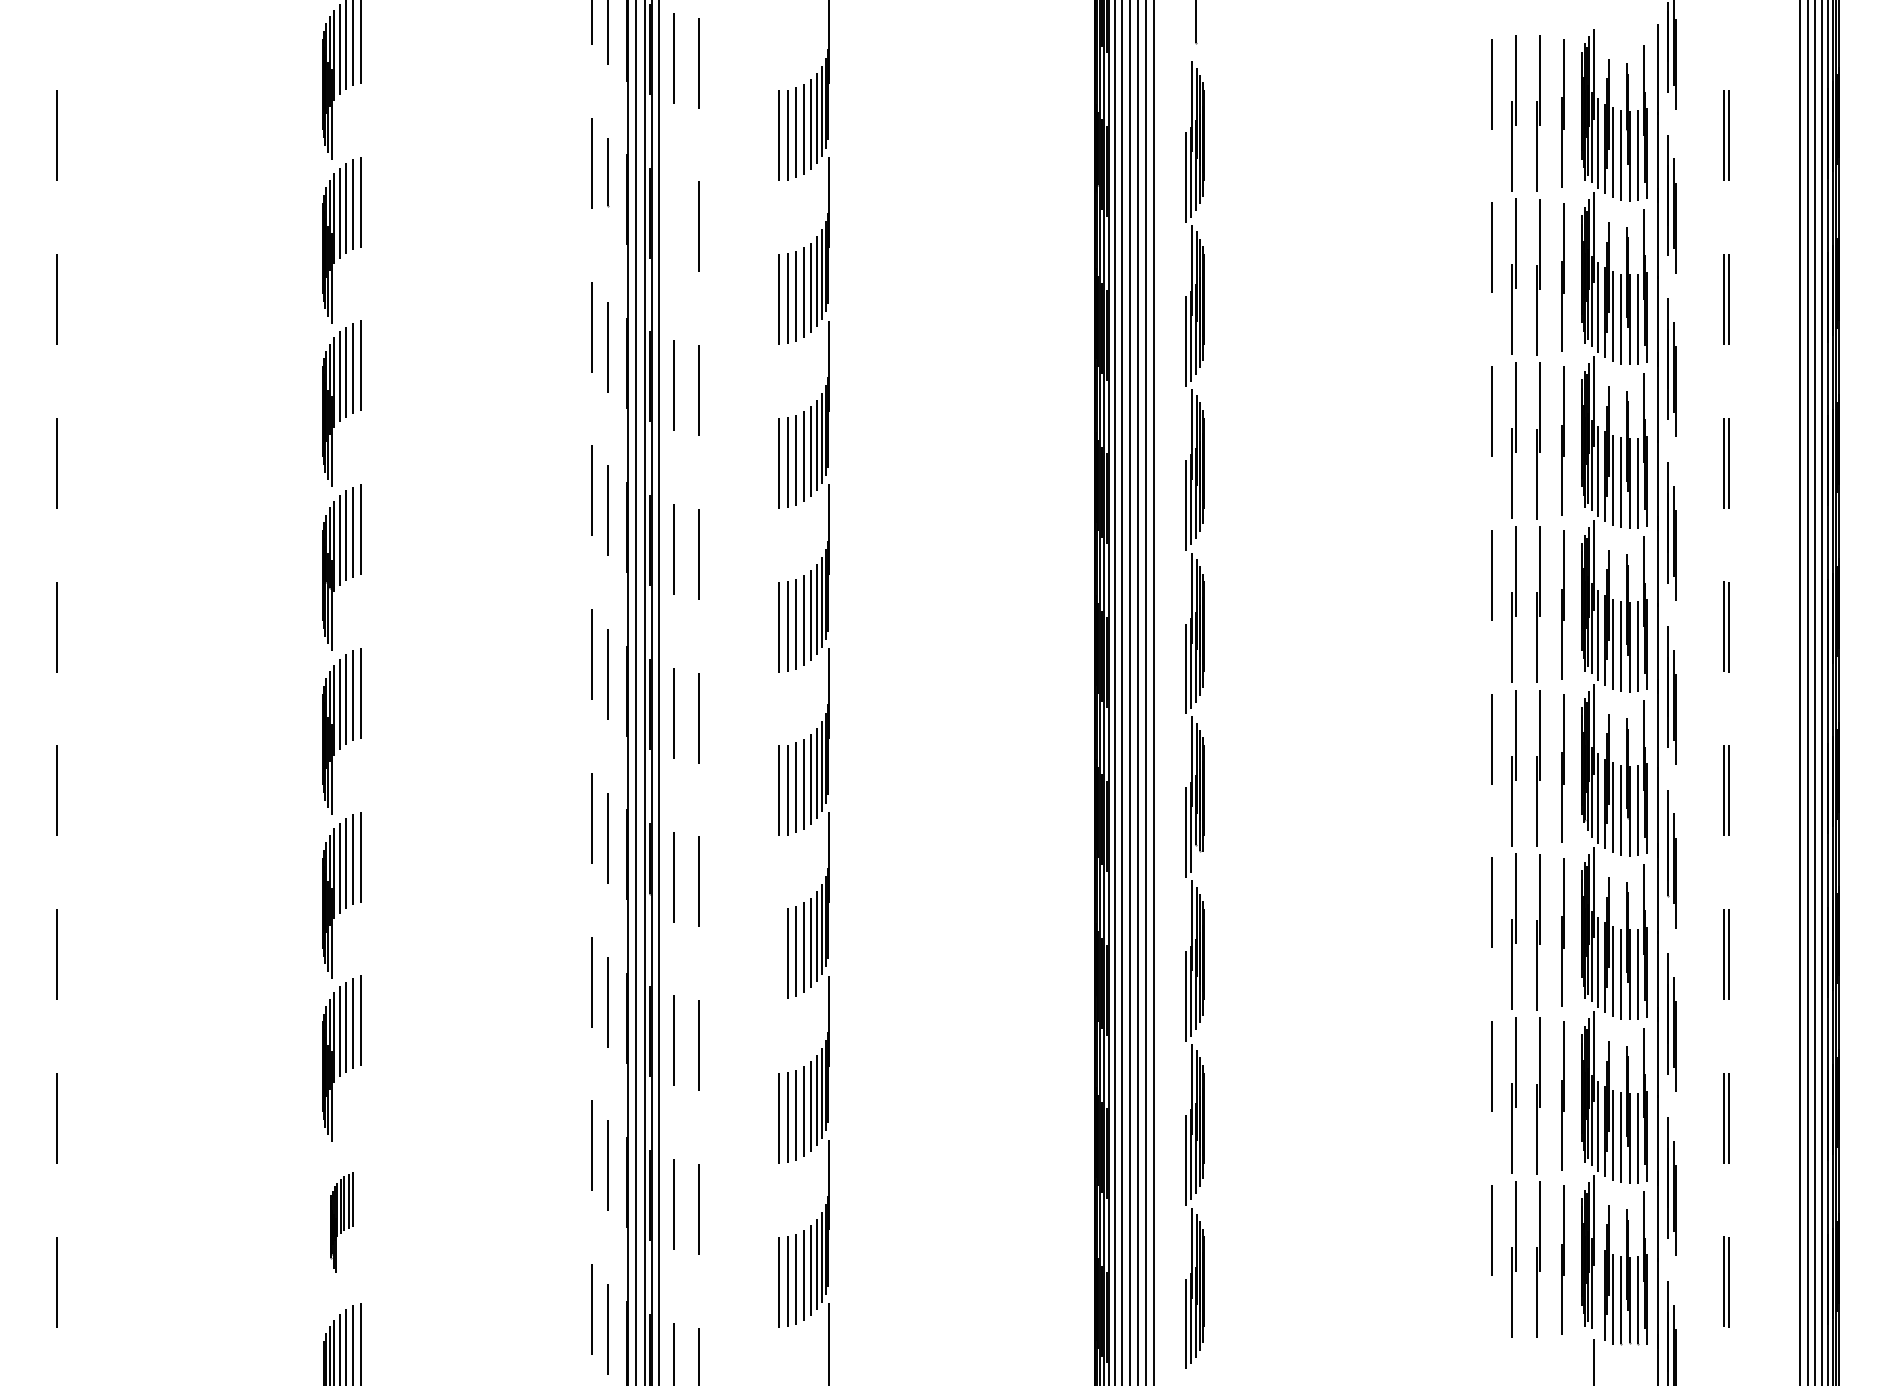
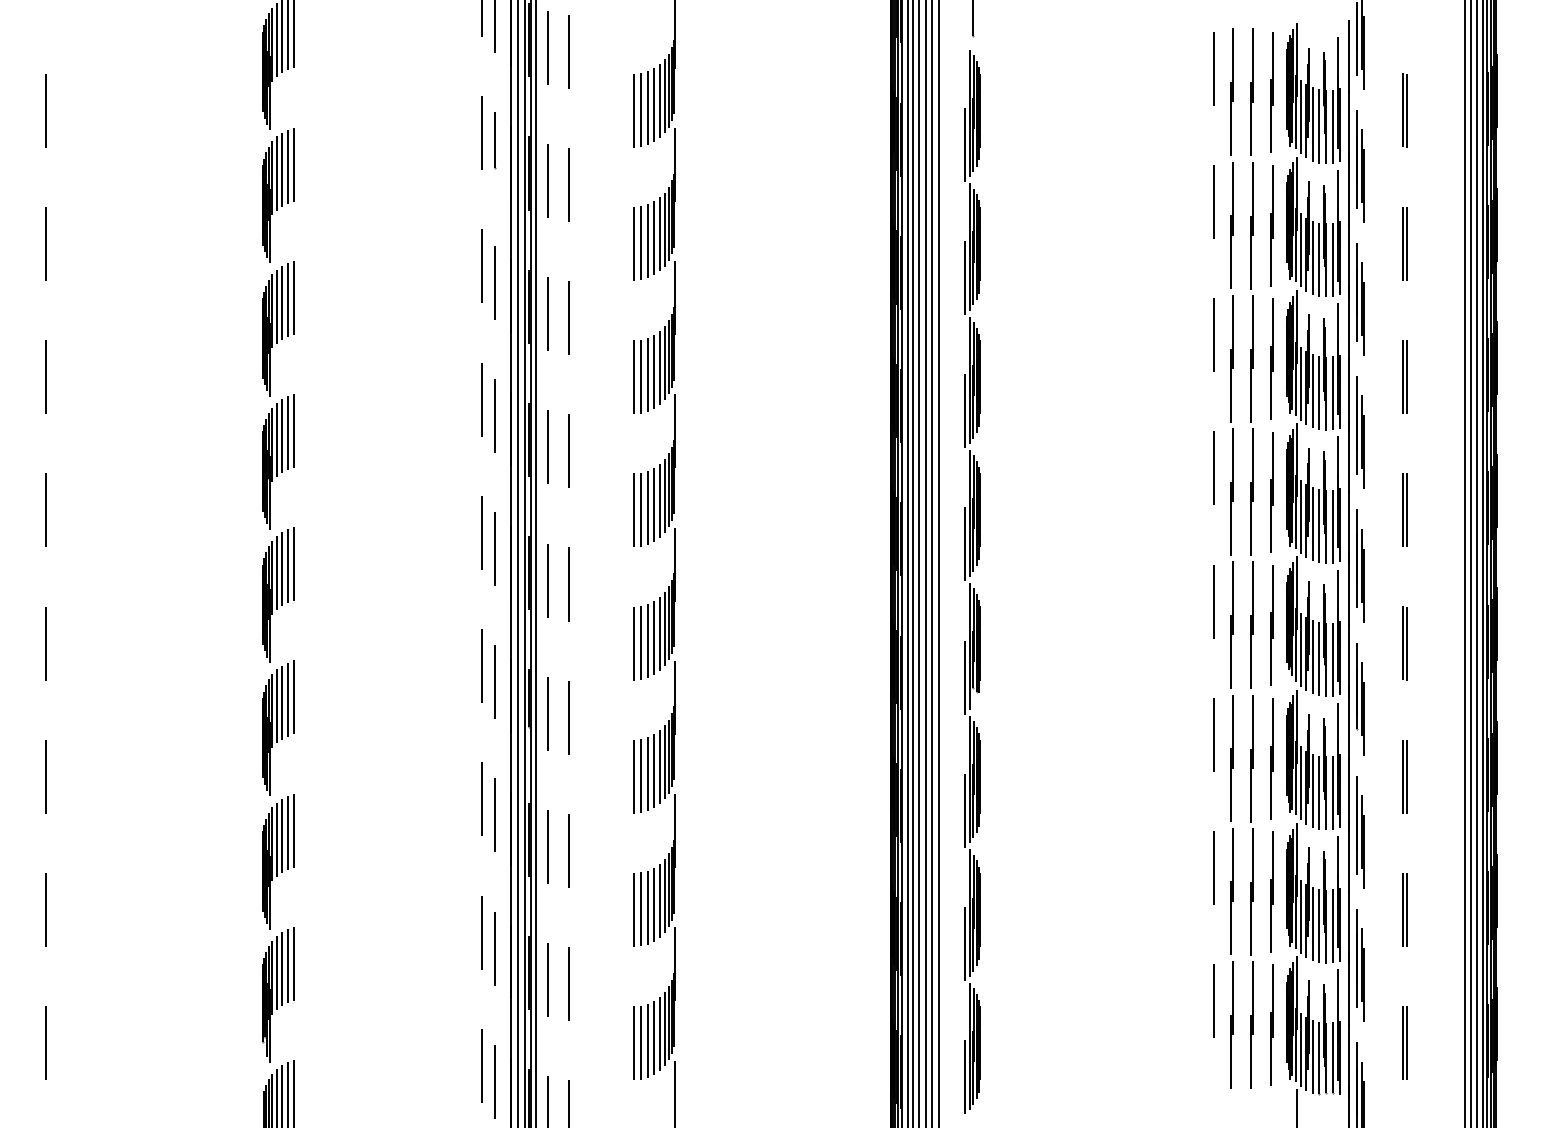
line: (673, 222) -> (548, 181), added
line: (779, 954) -> (634, 776), added
part: (341, 1222) -> (278, 994), size x1.67
line: (1598, 1289) -> (1300, 1049), added

